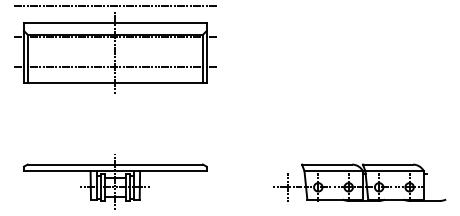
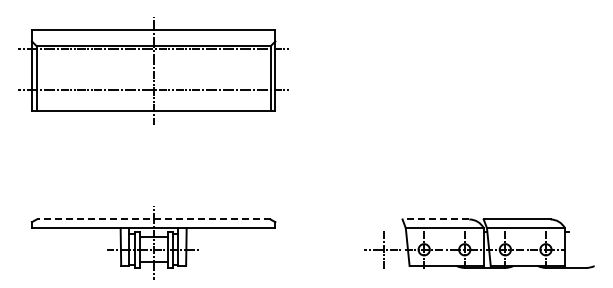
line: (115, 6) -> (153, 8), removed
line: (115, 164) -> (153, 219), solid -> dashed
line: (326, 164) -> (435, 219), solid -> dashed

